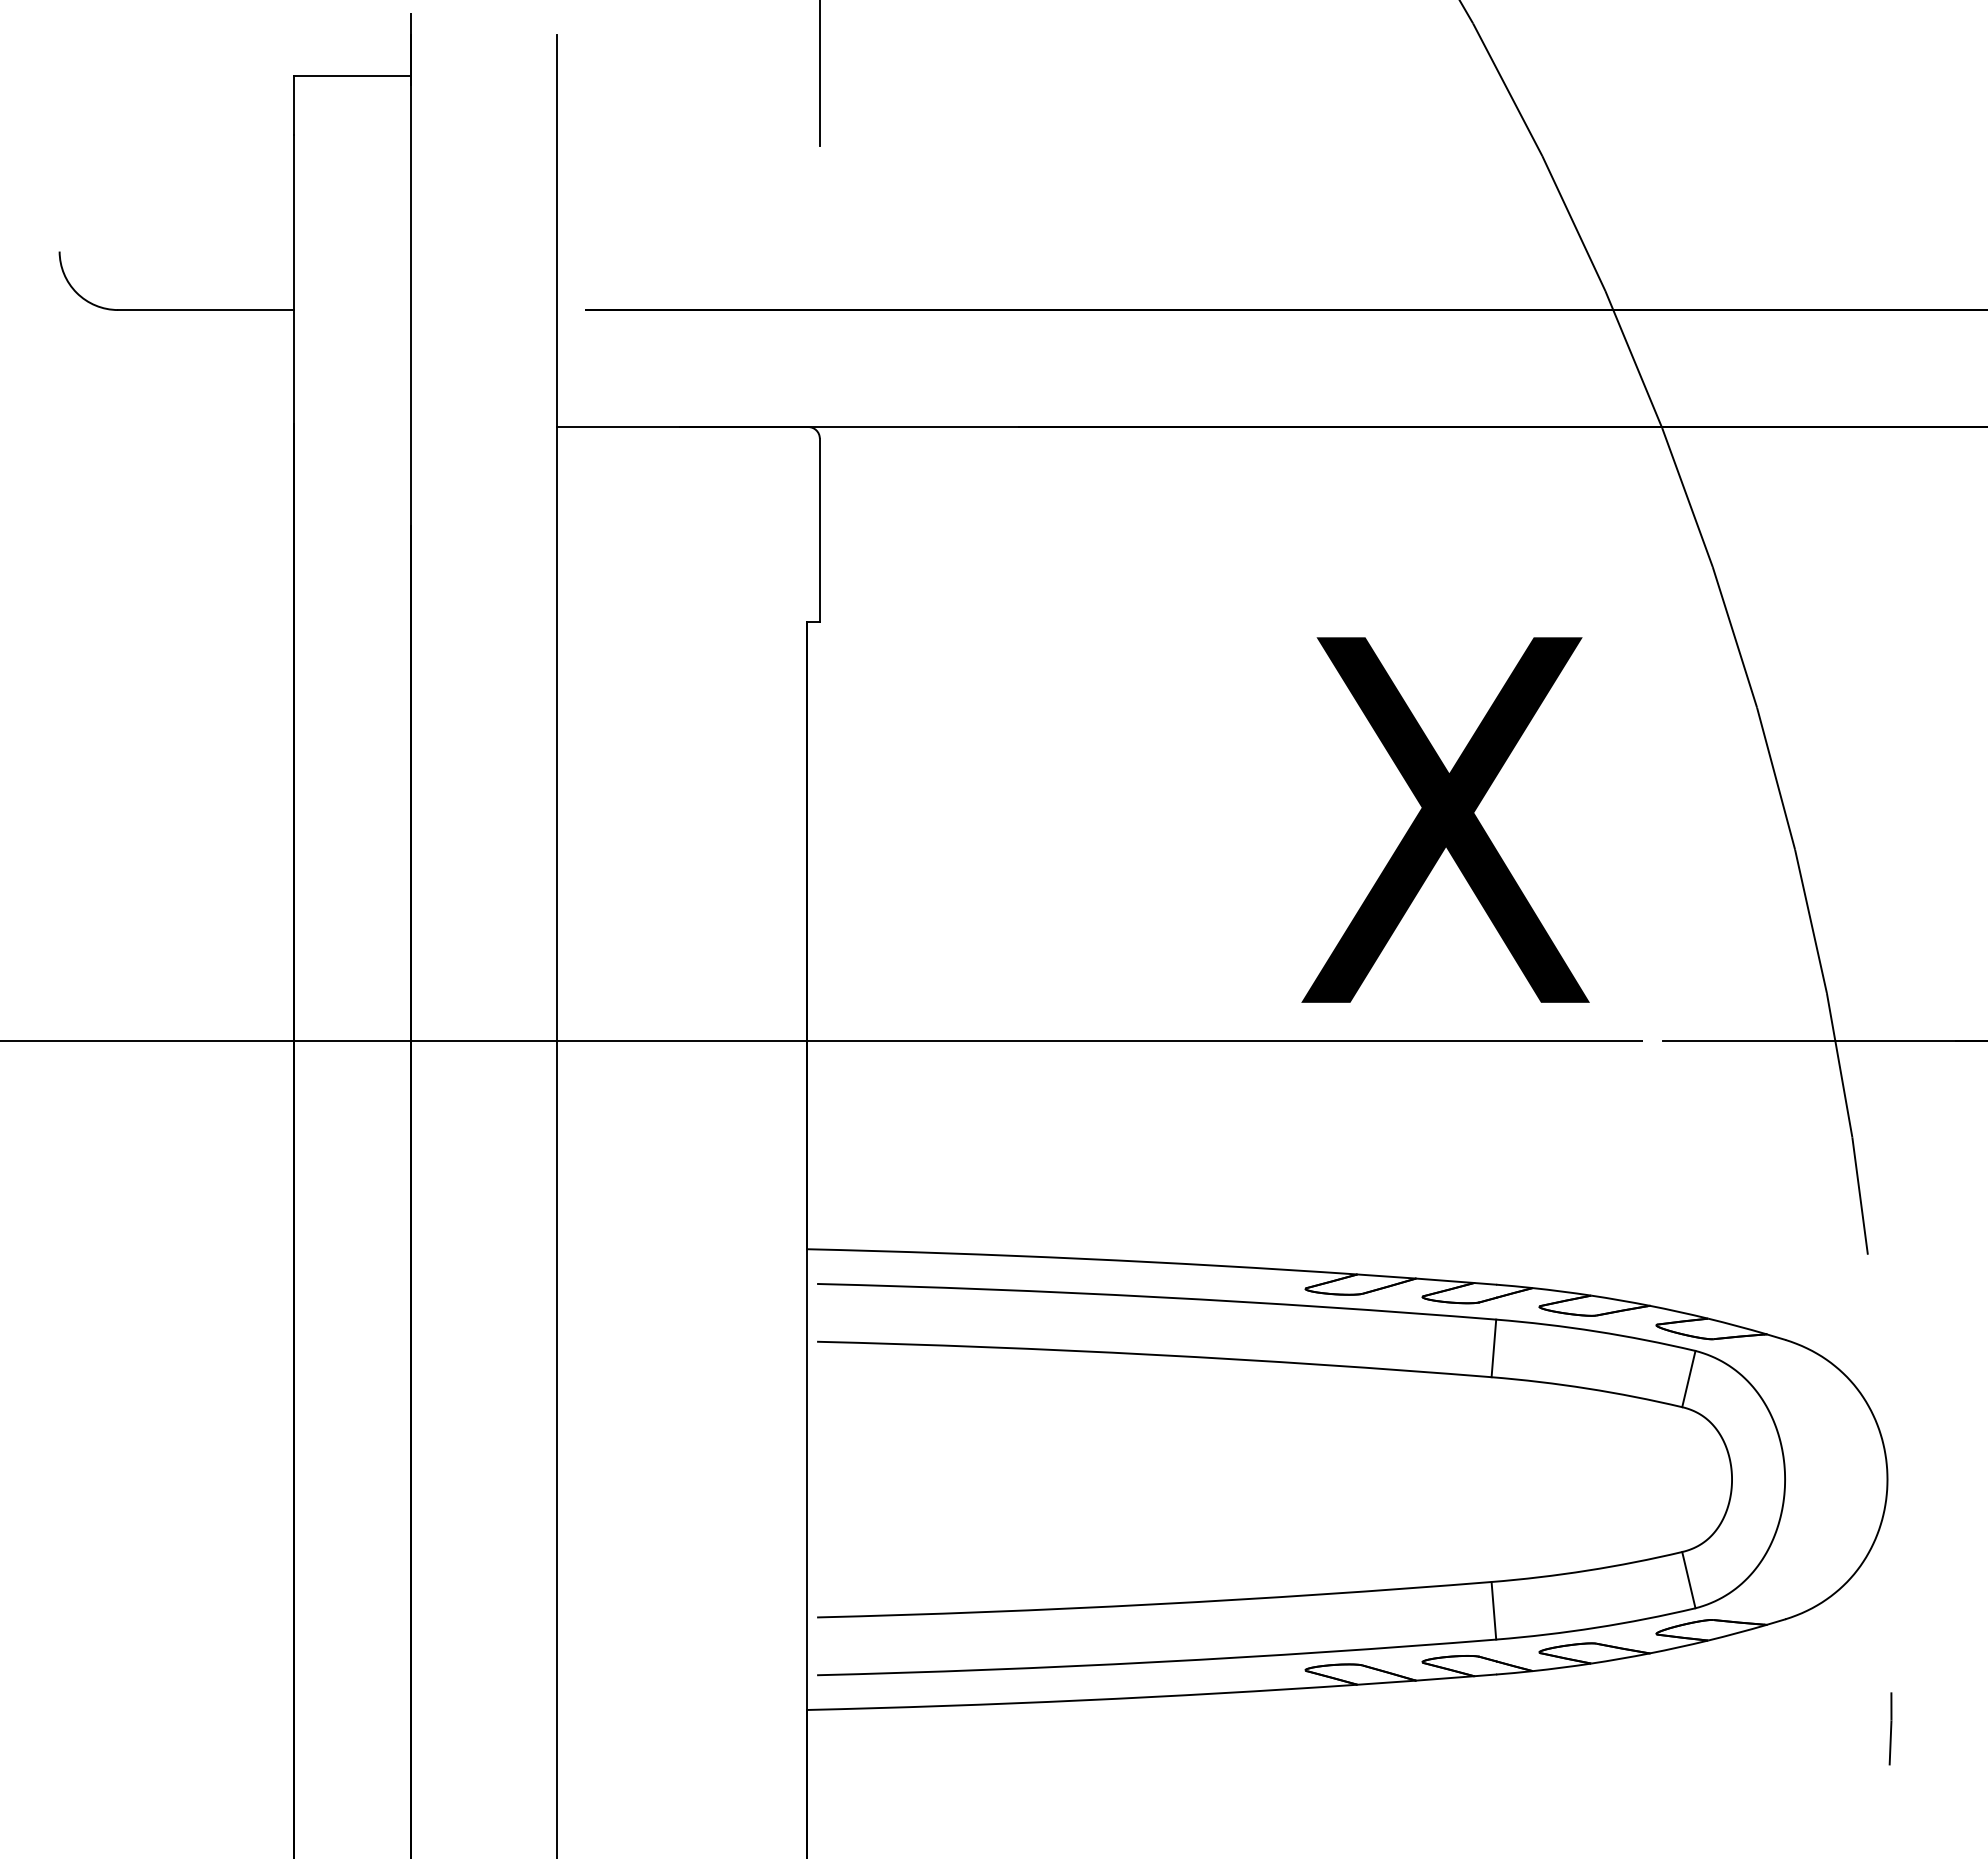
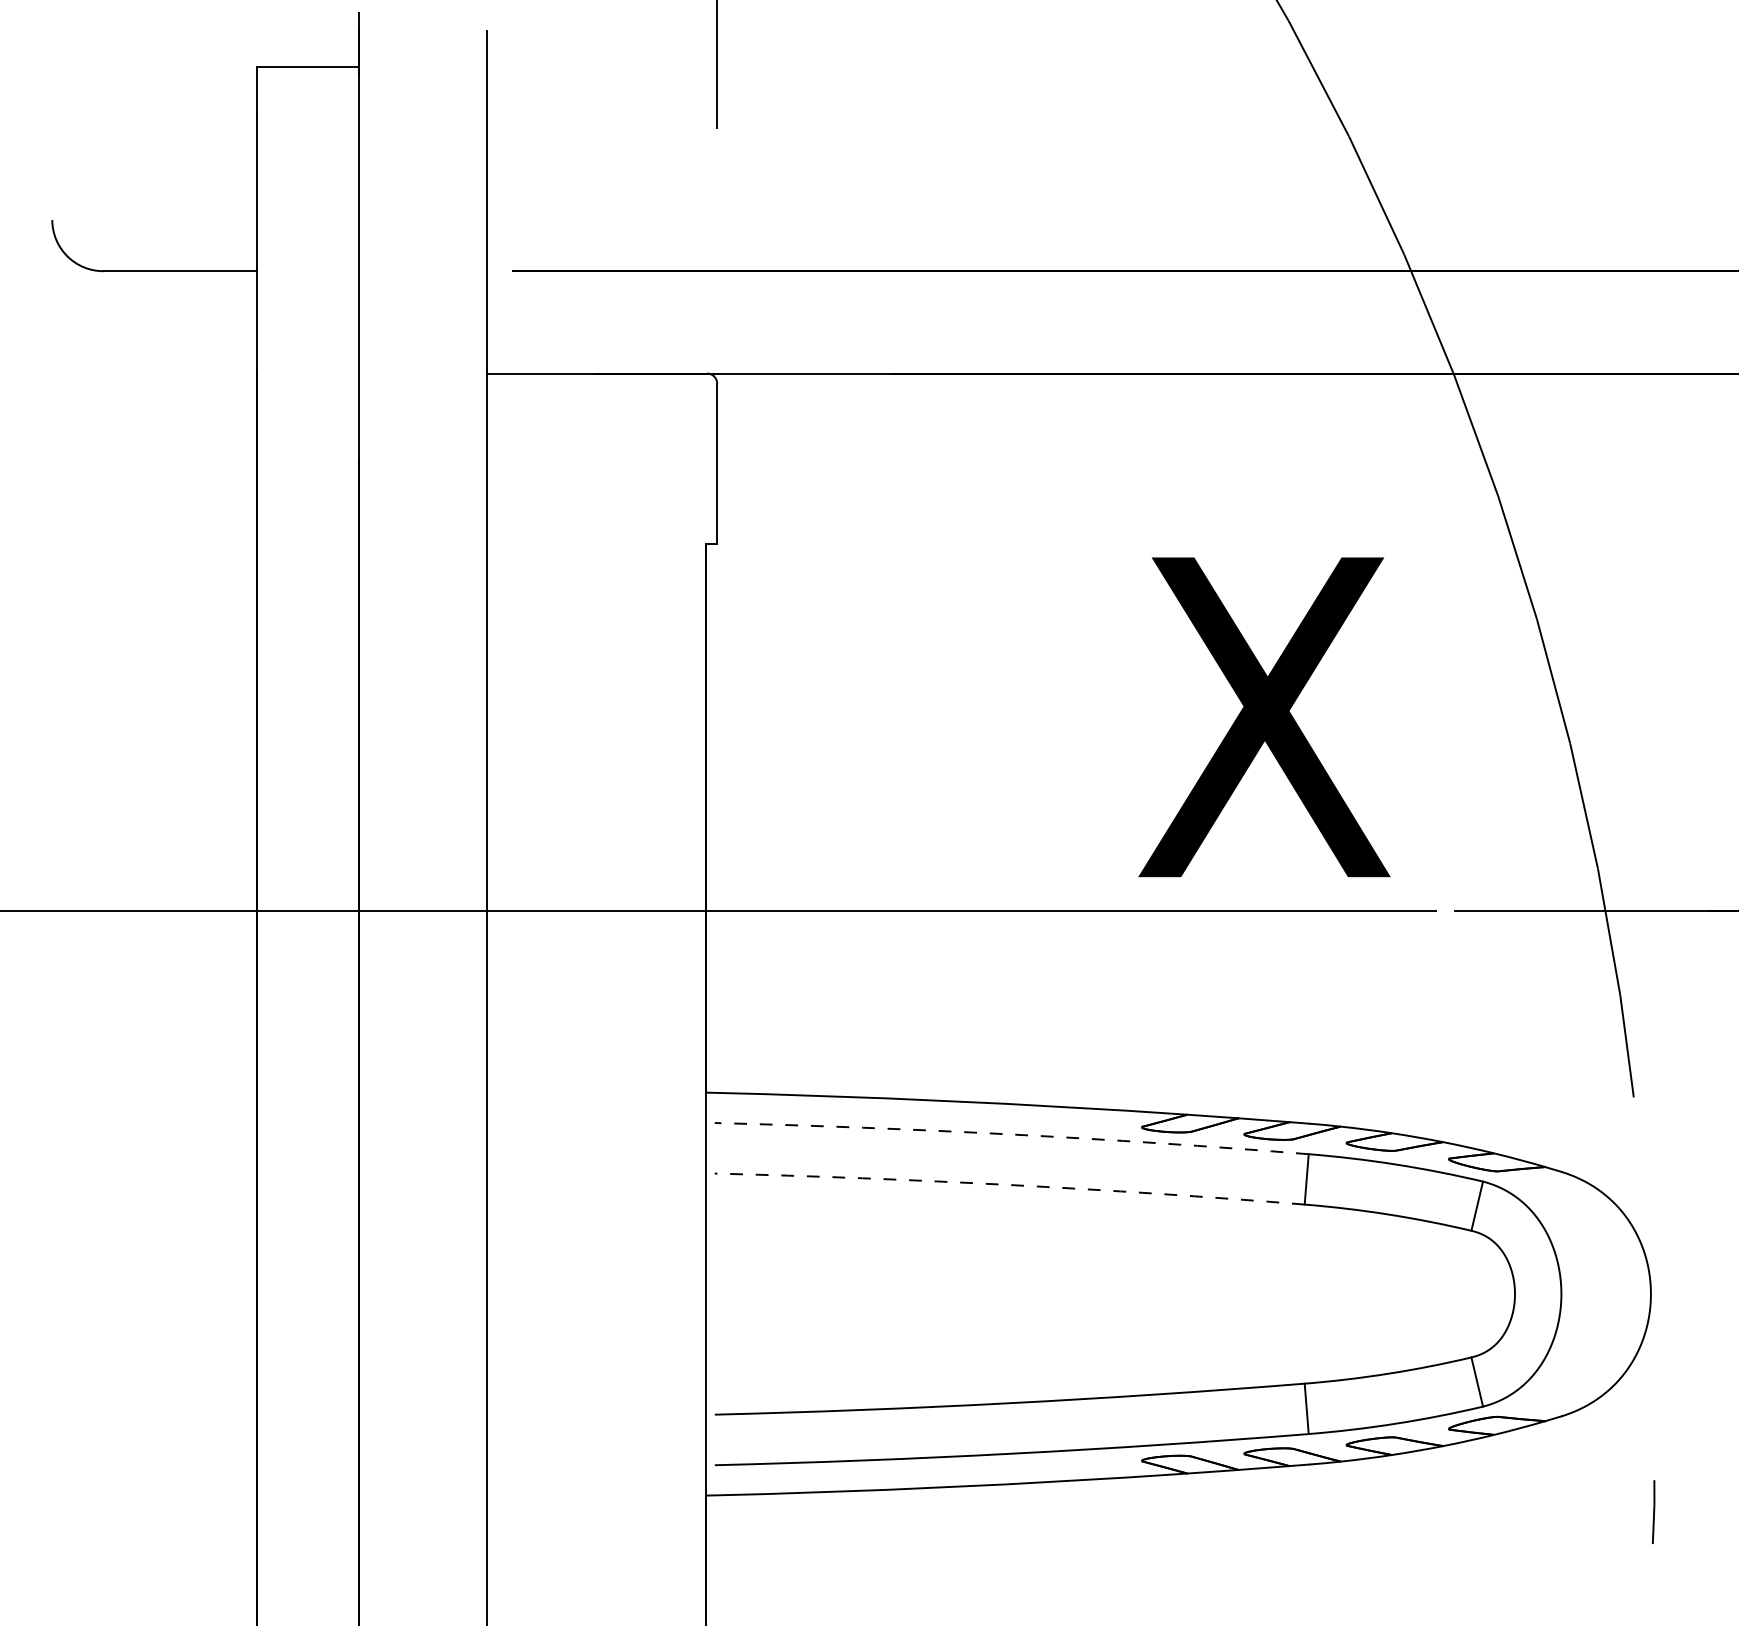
arc: (1156, 1297) -> (1011, 1134), solid -> dashed
arc: (1154, 1354) -> (1009, 1184), solid -> dashed

